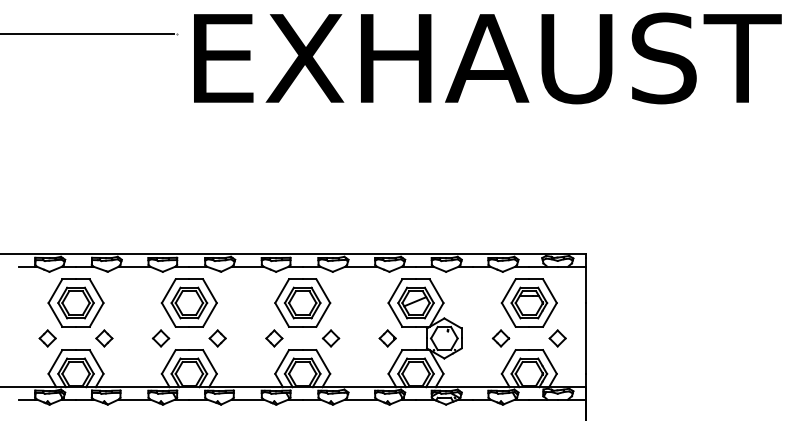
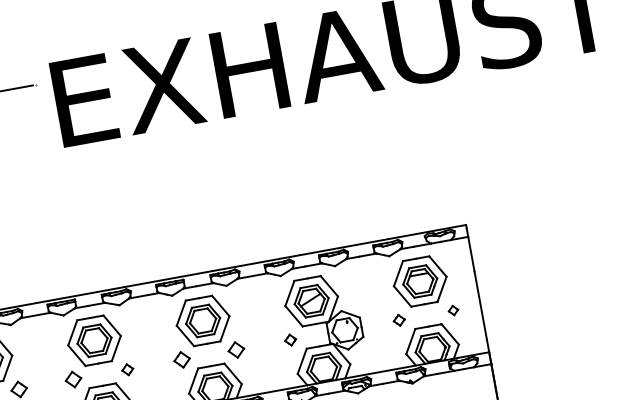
part: (217, 338) -> (127, 369), size x0.7
part: (387, 338) -> (290, 340), size x0.7
part: (500, 338) -> (398, 320), size x0.7
part: (557, 338) -> (453, 310), size x0.6

